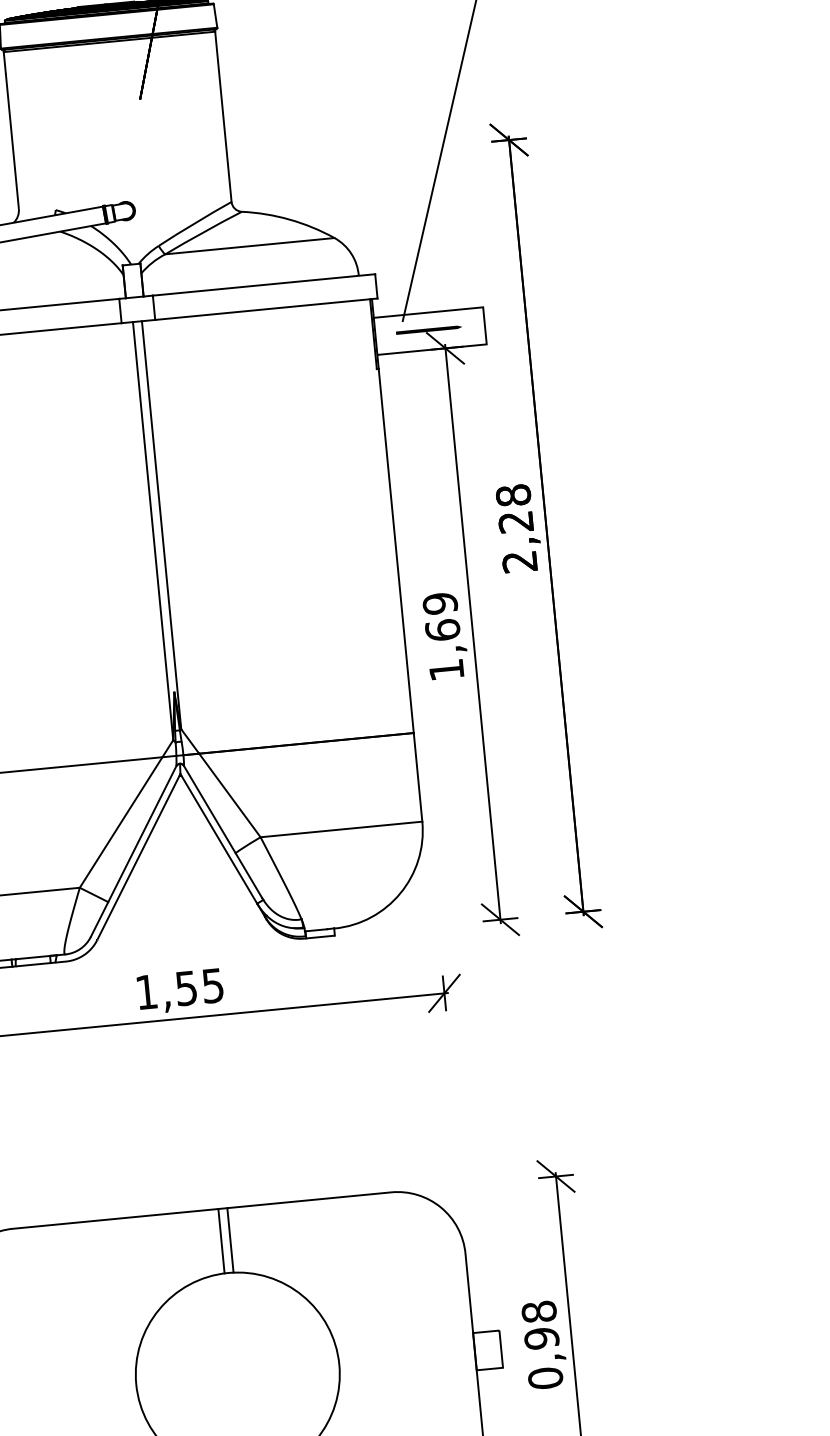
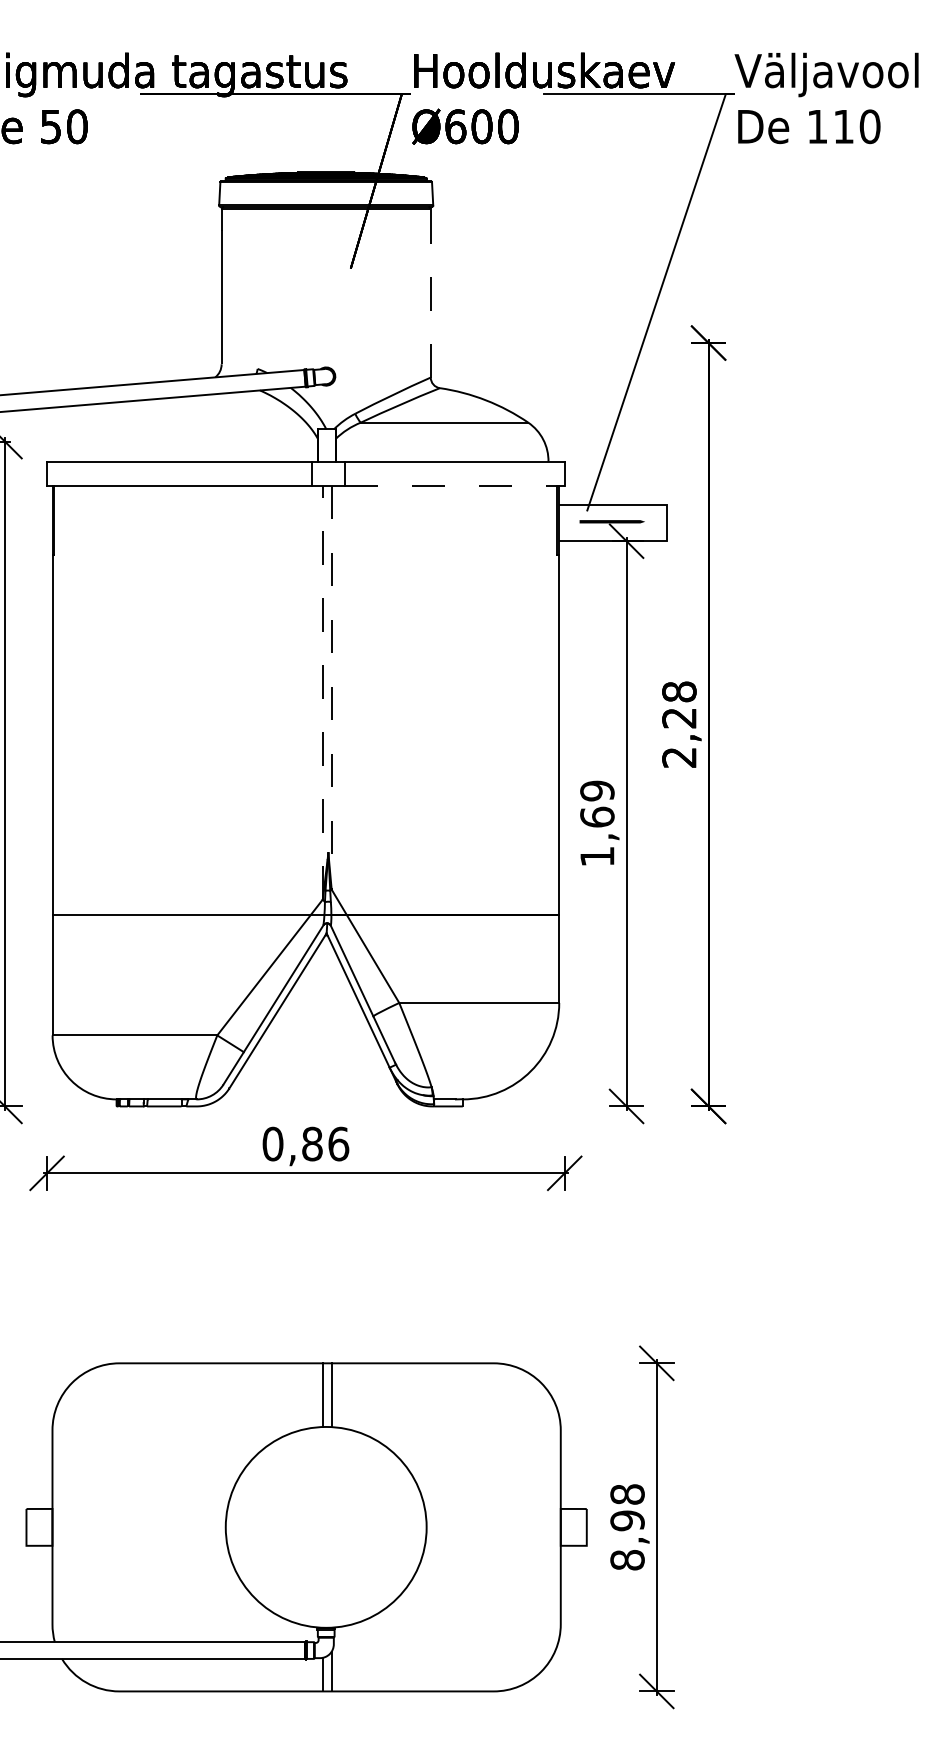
line: (223, 116) -> (430, 292), solid -> dashed
line: (266, 308) -> (454, 485), solid -> dashed
line: (161, 524) -> (331, 687), solid -> dashed
line: (152, 530) -> (322, 692), solid -> dashed
text: (179, 988) -> (305, 1143), 1,55 -> 0,86
text: (545, 1377) -> (627, 1559), 0,98 -> 8,98

